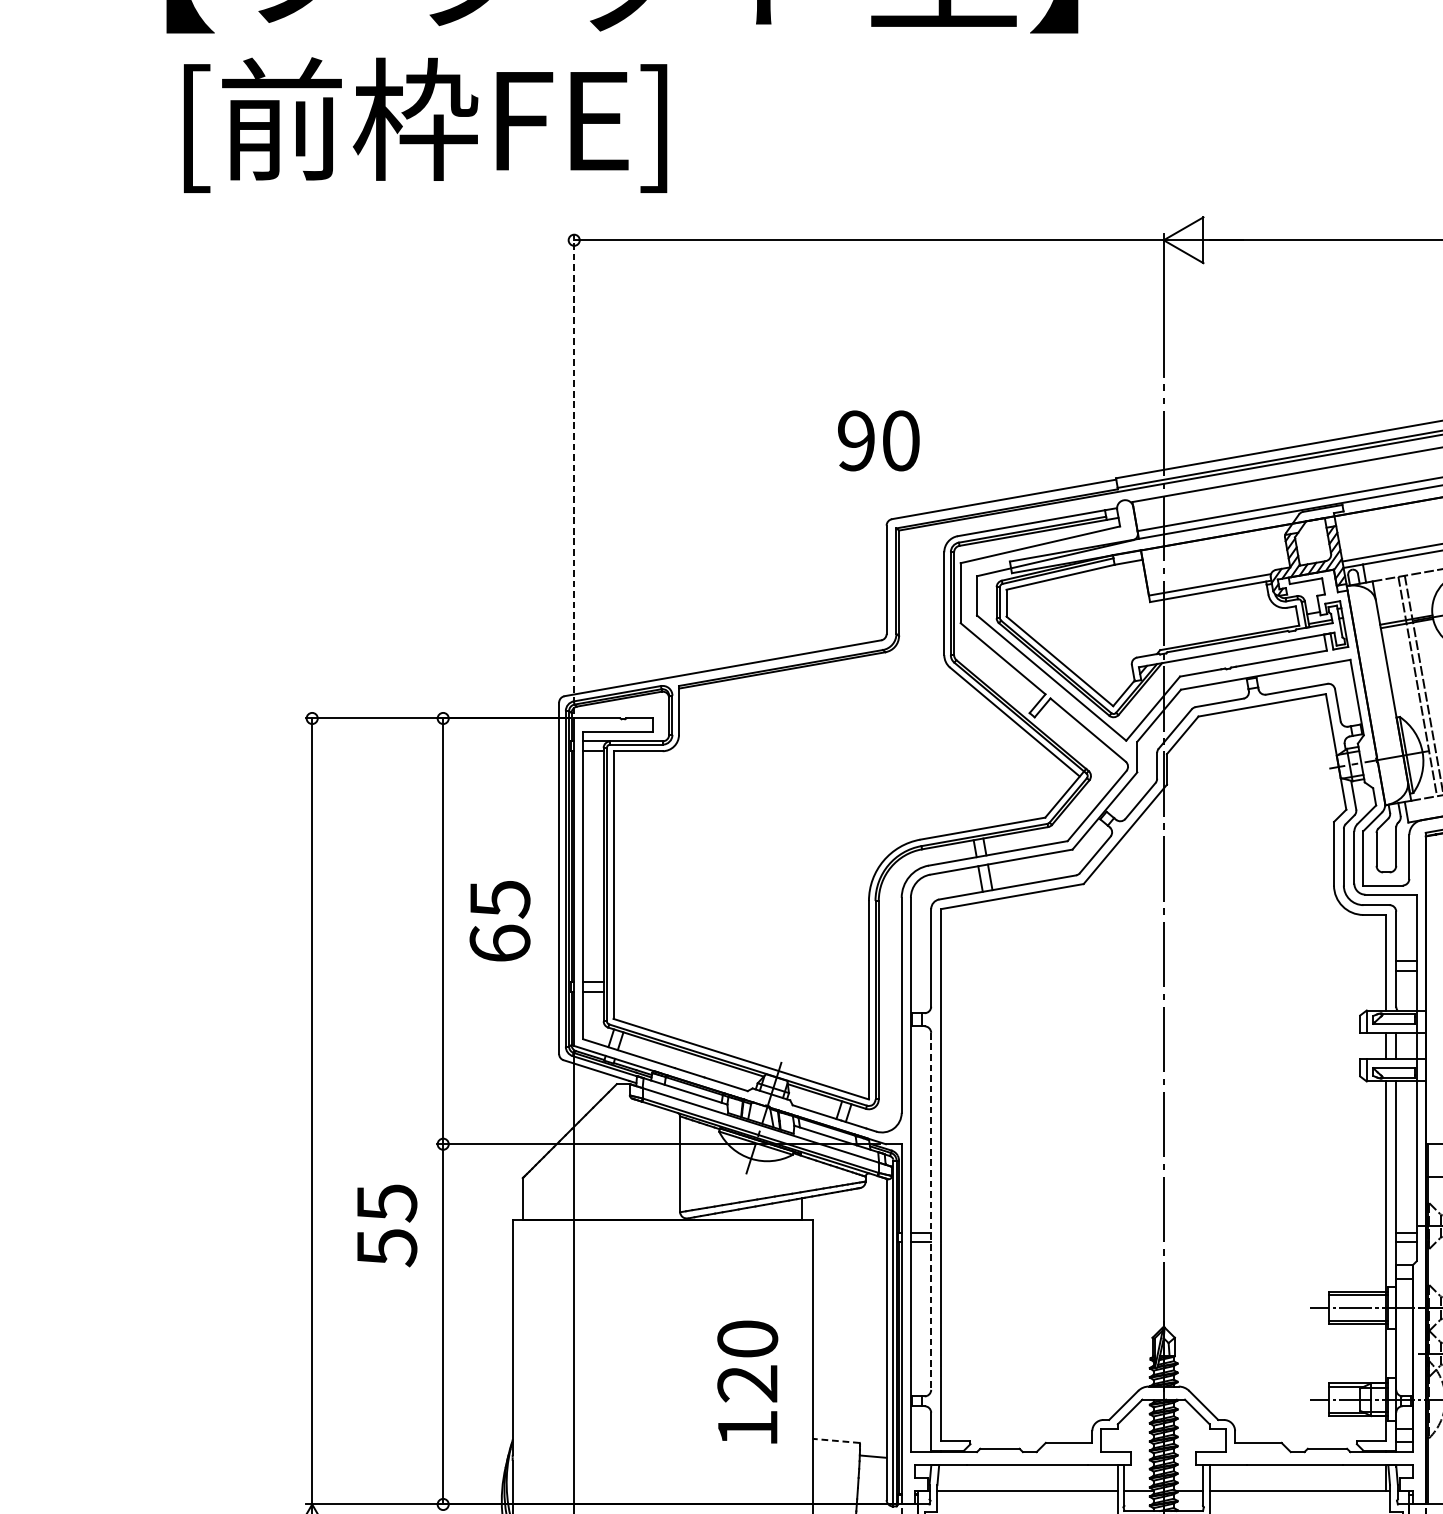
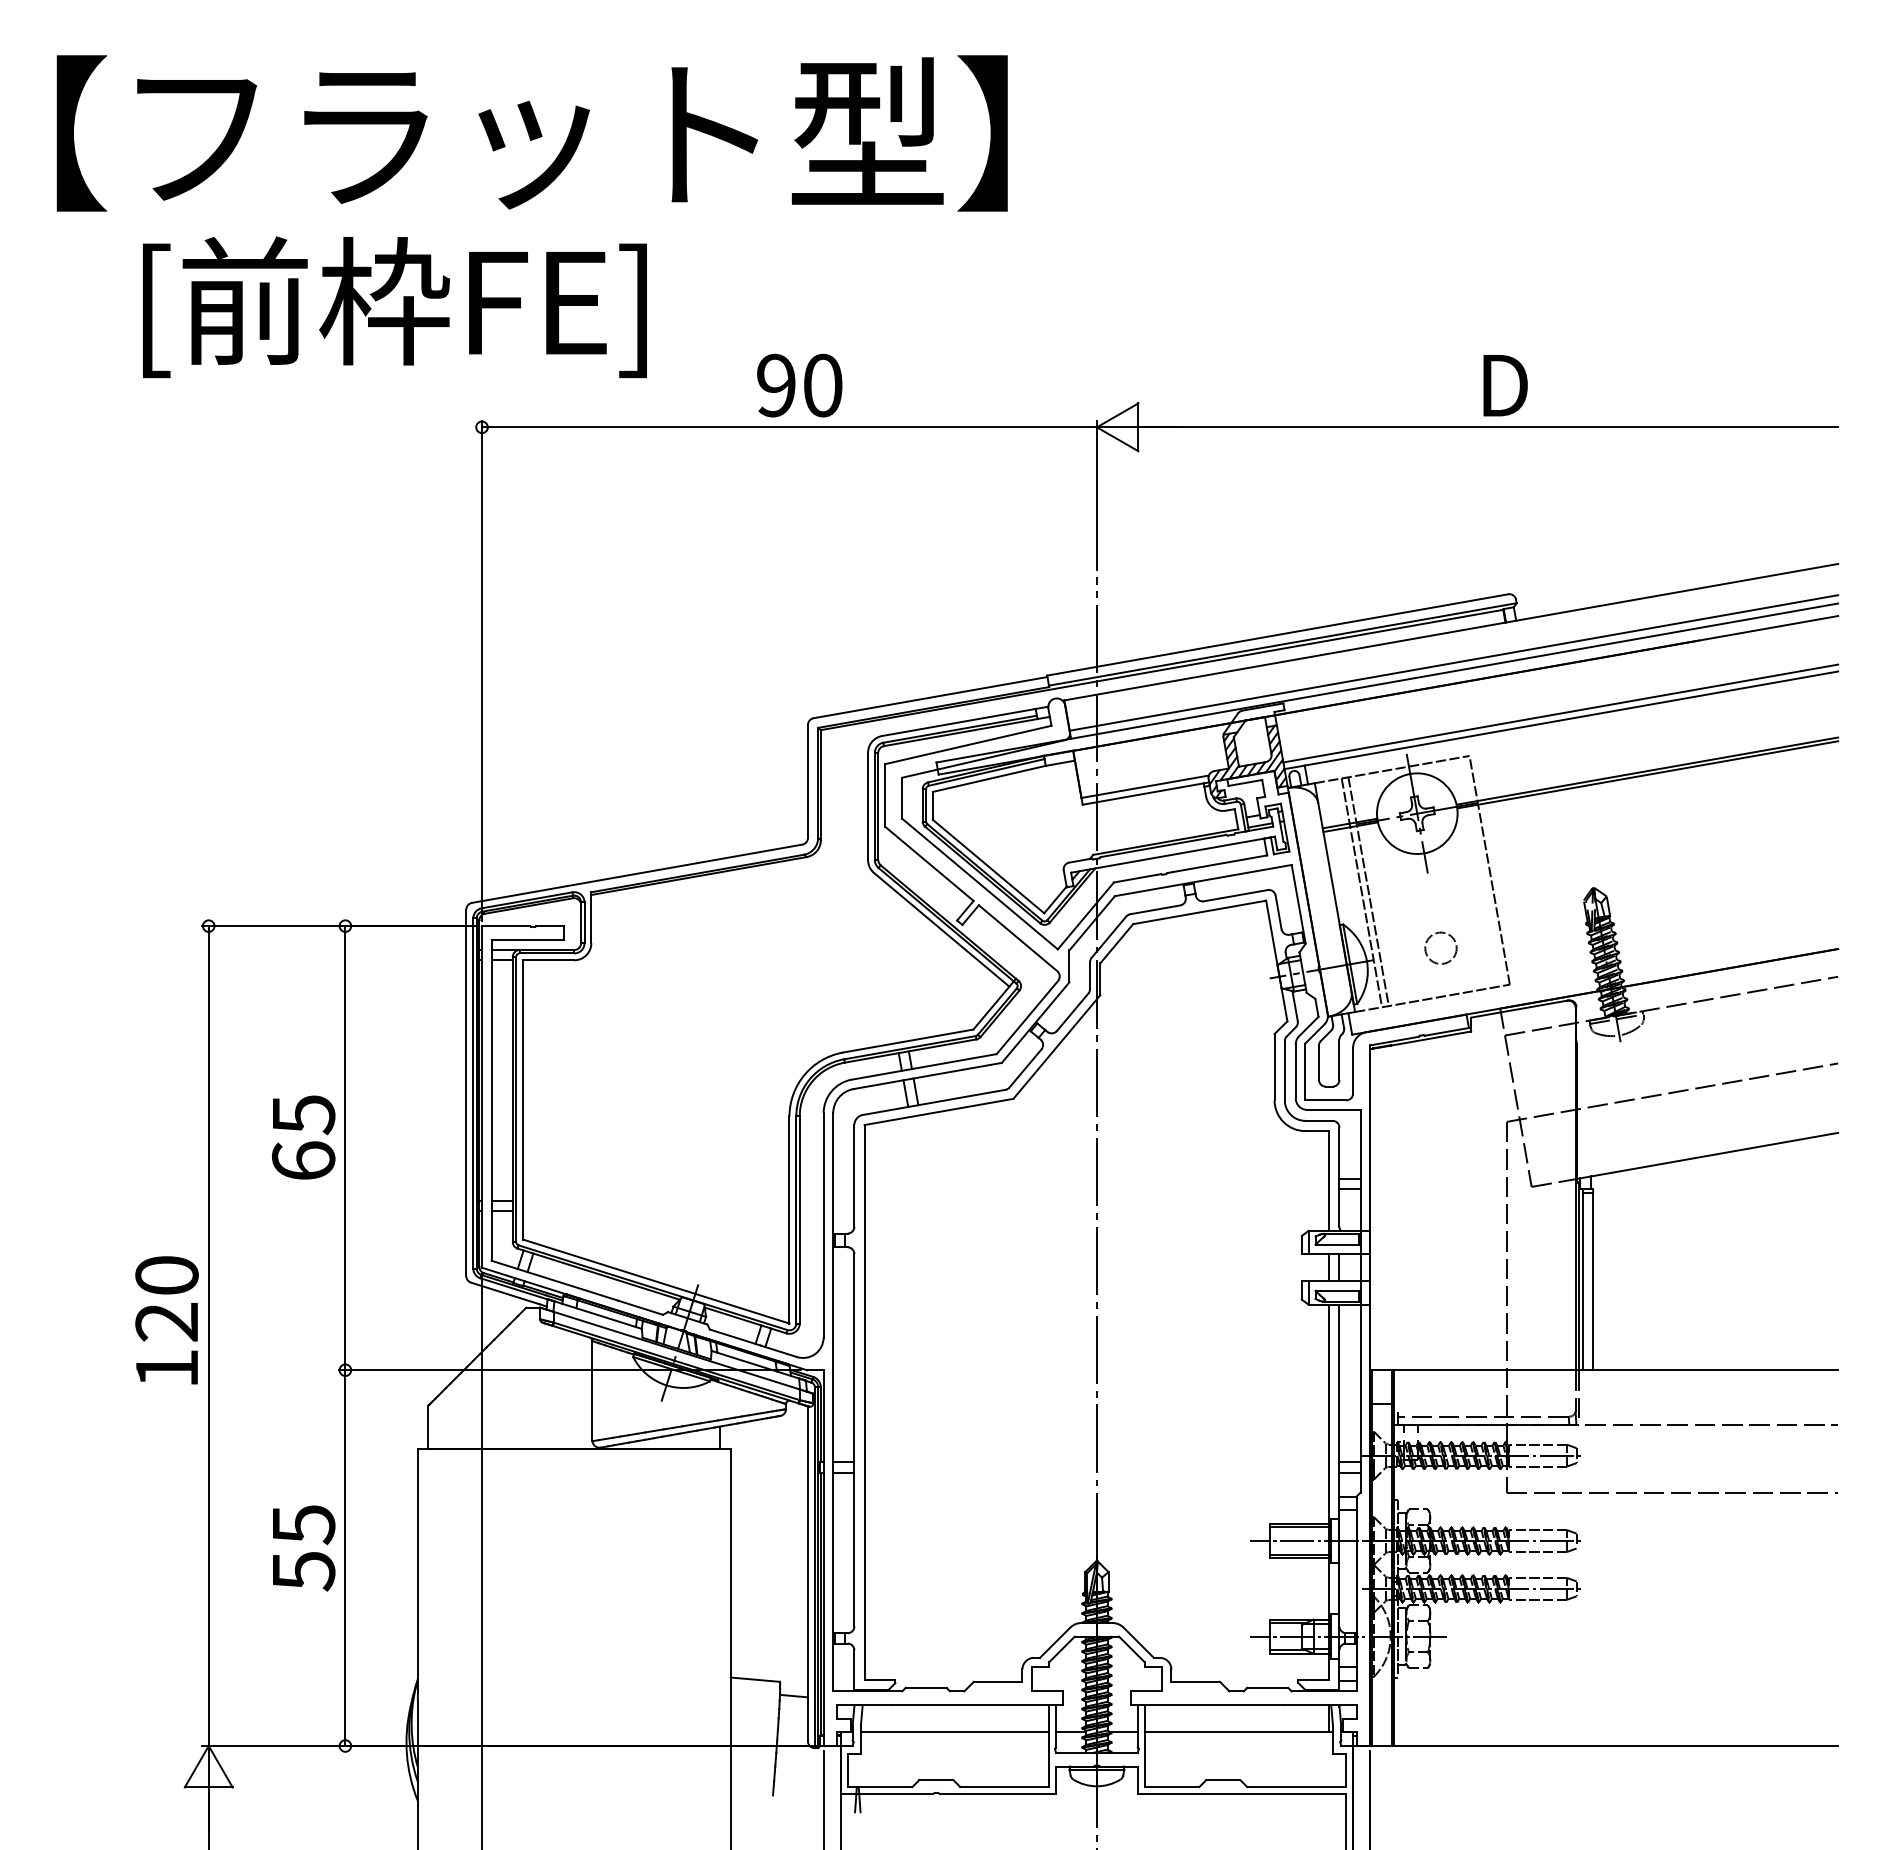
text: (425, 125) -> (394, 307), moved
text: (878, 440) -> (799, 385), moved
line: (574, 473) -> (482, 670), dashed -> solid
text: (499, 921) -> (303, 1137), moved
line: (931, 1211) -> (854, 1440), dashed -> solid
text: (387, 1225) -> (304, 1548), moved
text: (747, 1382) -> (166, 1320), moved
line: (836, 1440) -> (755, 1679), dashed -> solid

